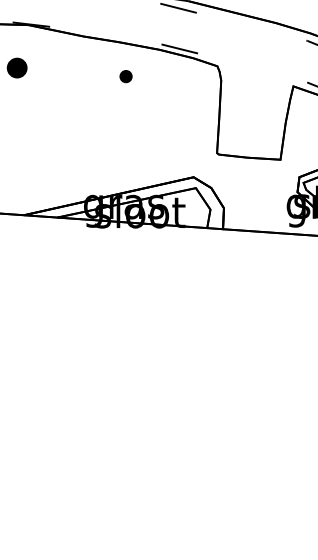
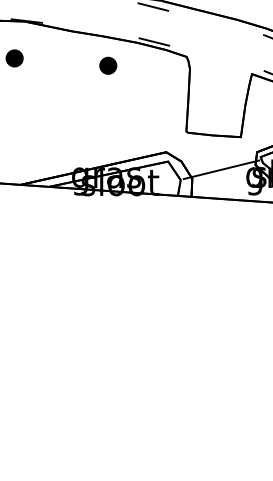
part: (125, 76) -> (107, 65), size x1.67
line: (257, 197) -> (221, 169), added

